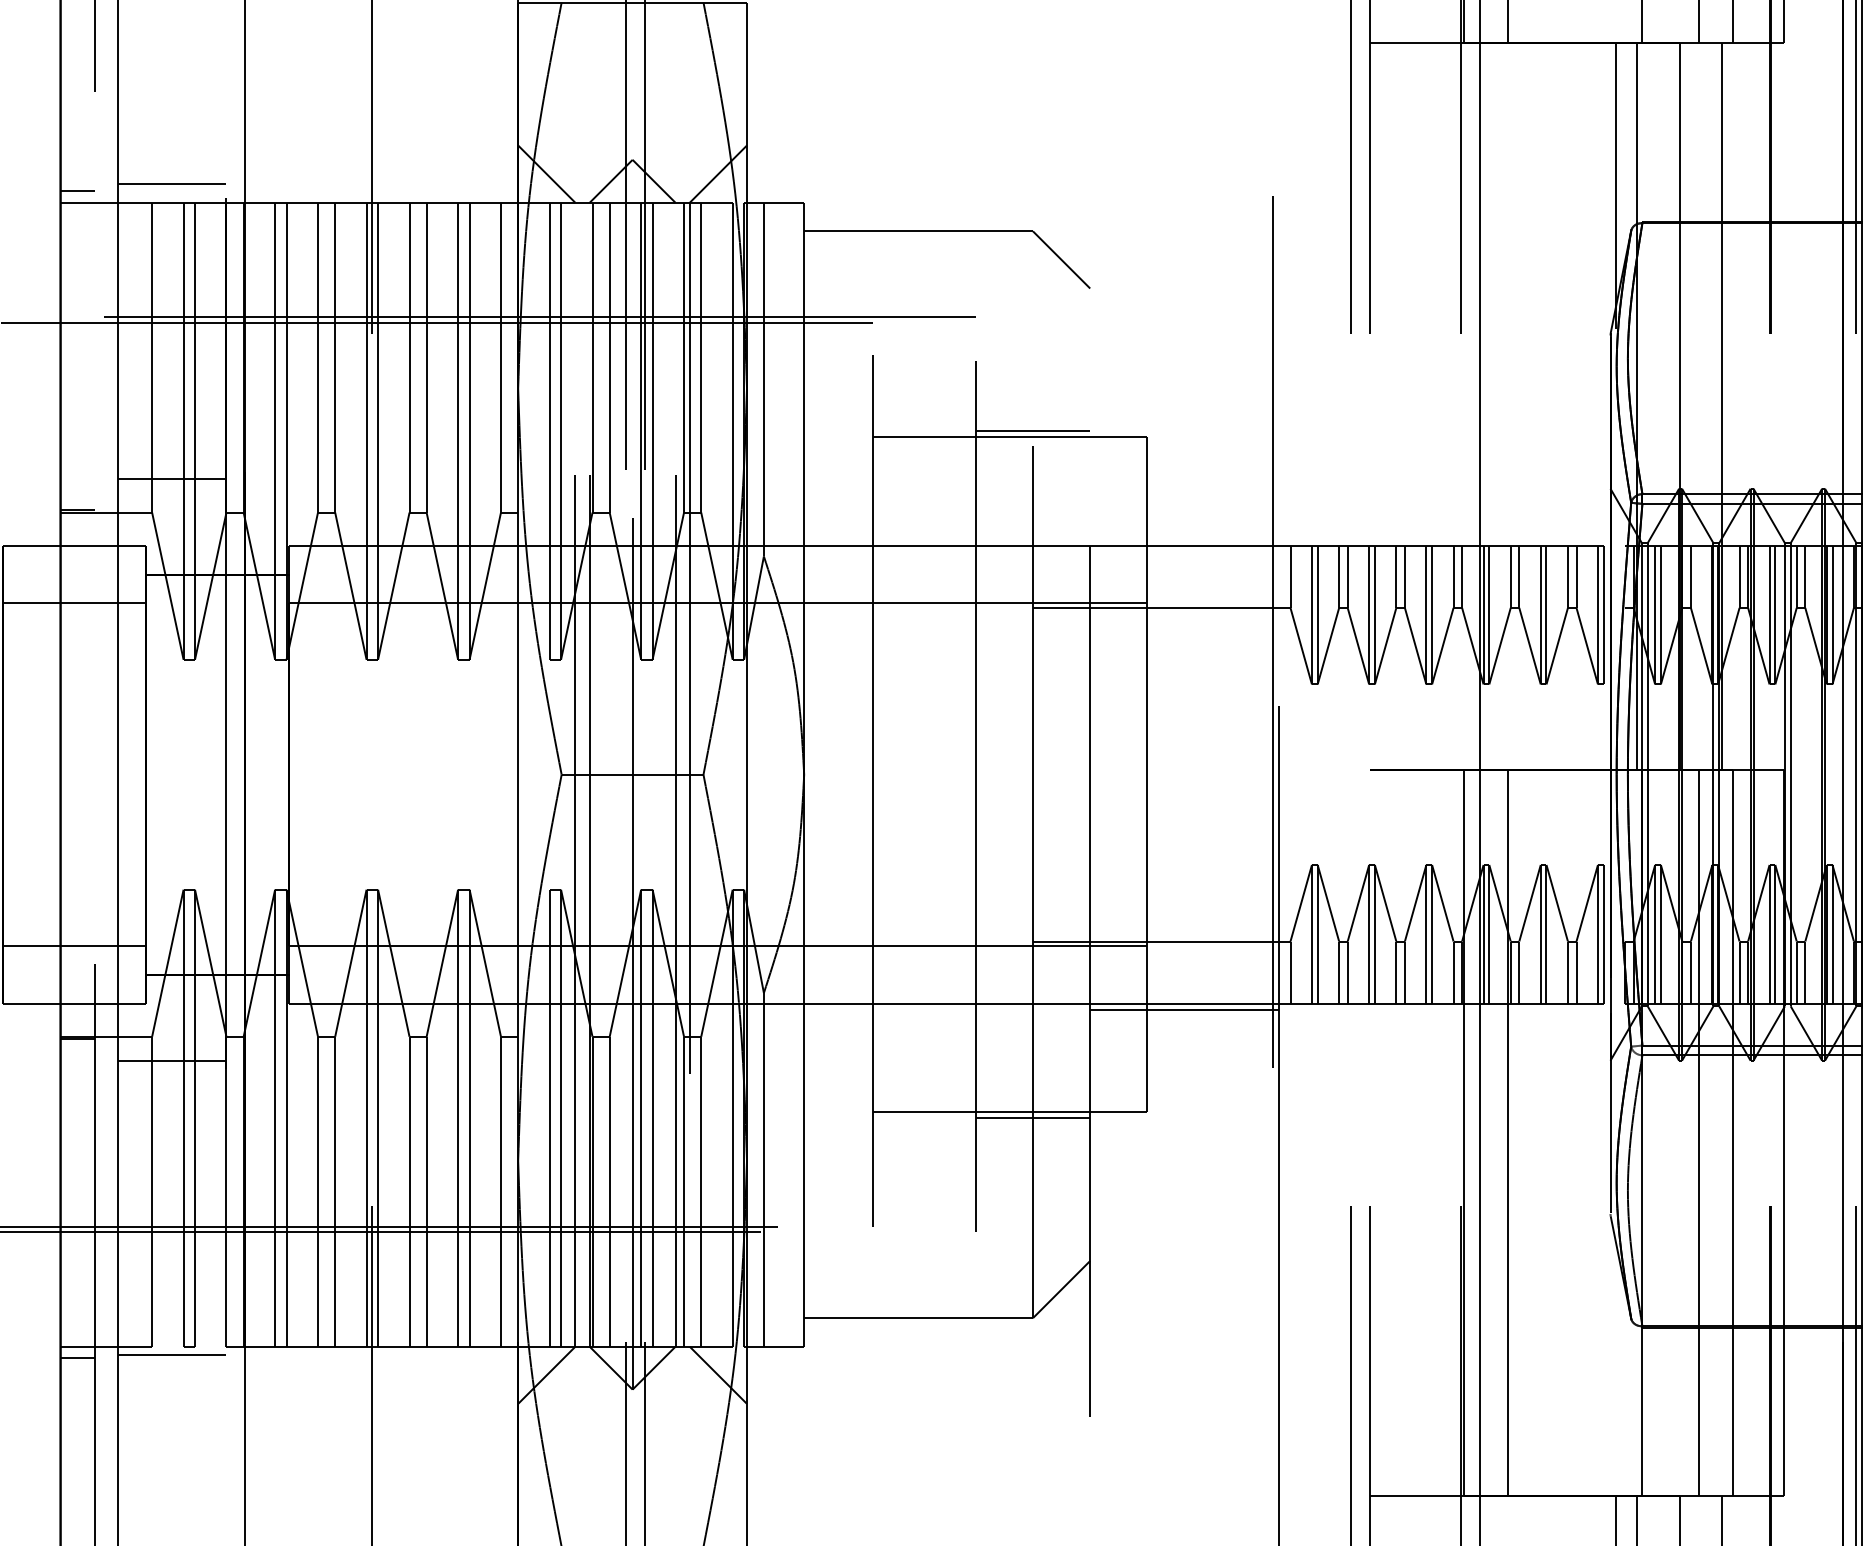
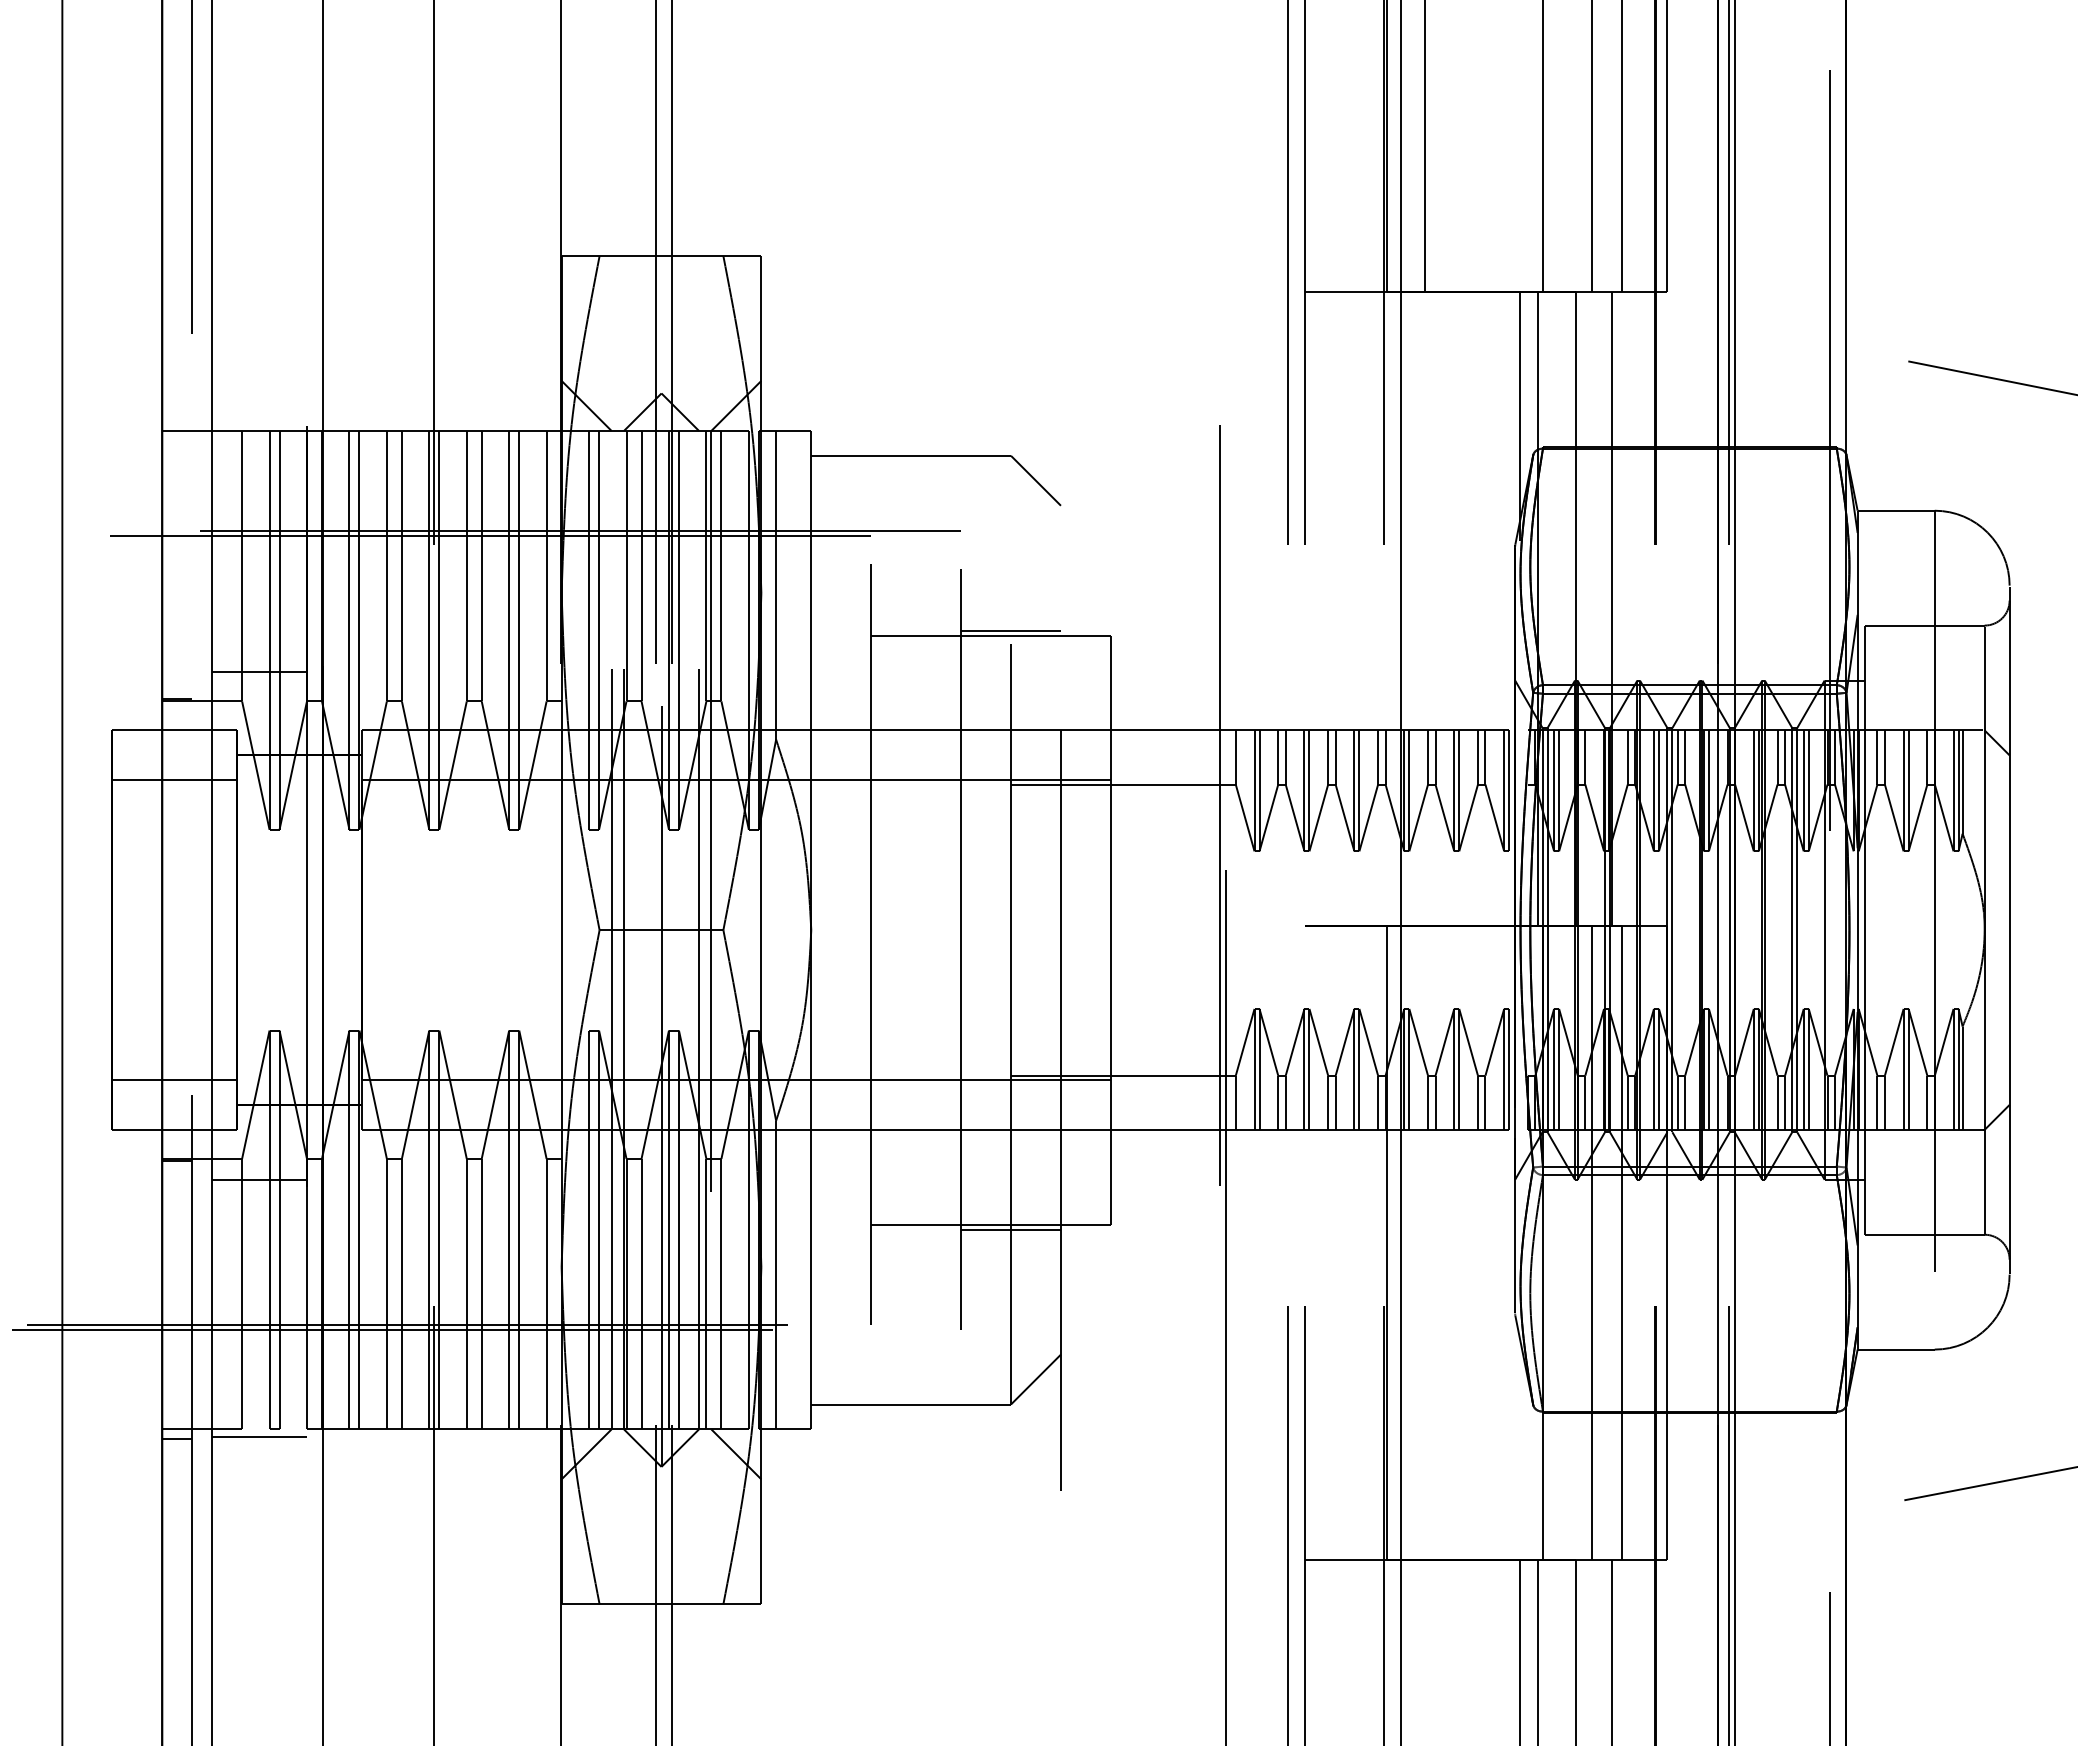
line: (172, 183) -> (259, 414), removed
line: (78, 190) -> (177, 420), removed
line: (1183, 1009) -> (1142, 1135), removed
line: (1507, 1132) -> (1425, 1242), removed

